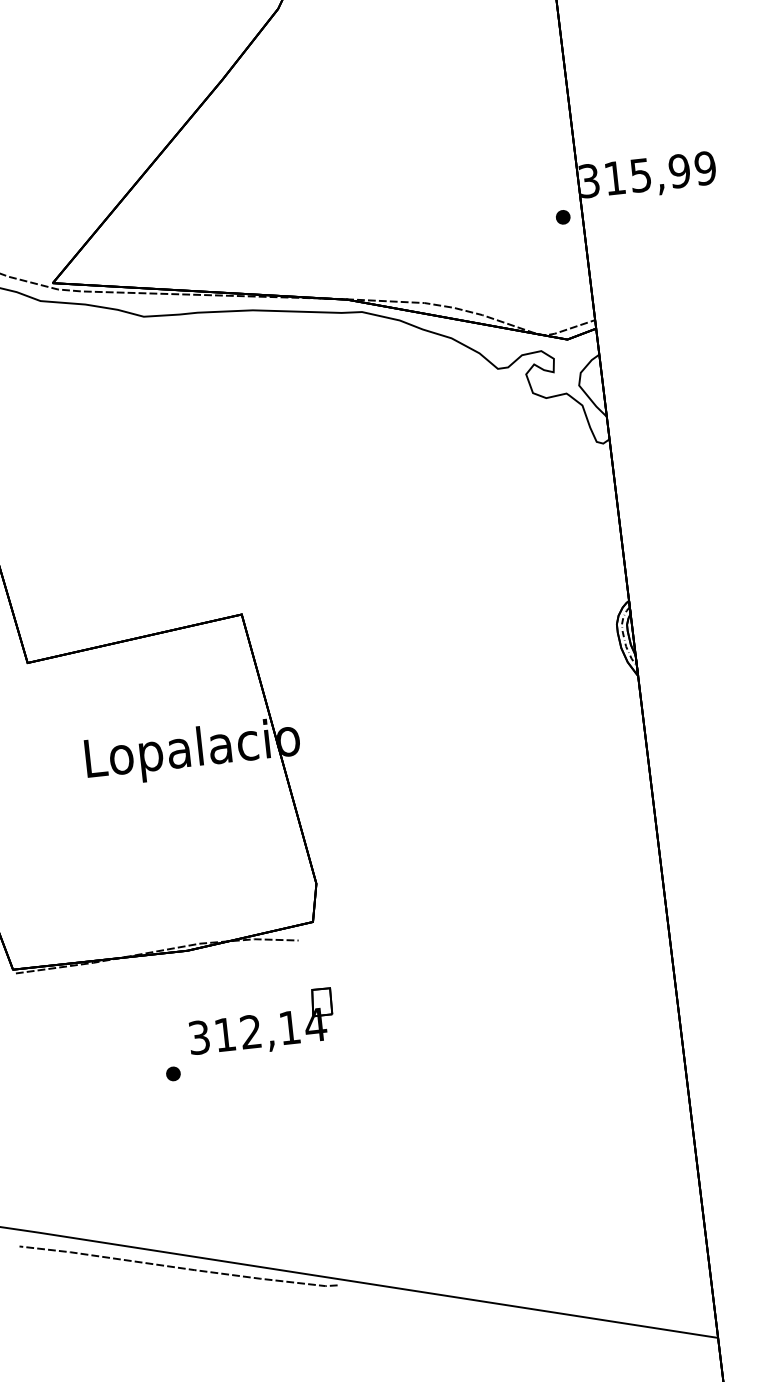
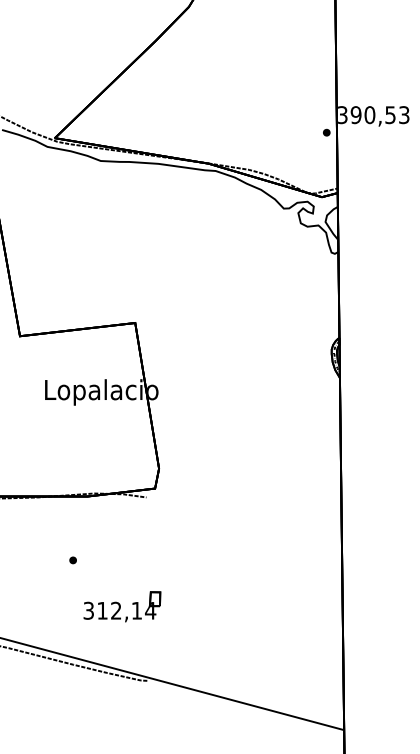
text: (658, 174) -> (379, 115), 315,99 -> 390,53
part: (261, 1022) -> (122, 606), moved

